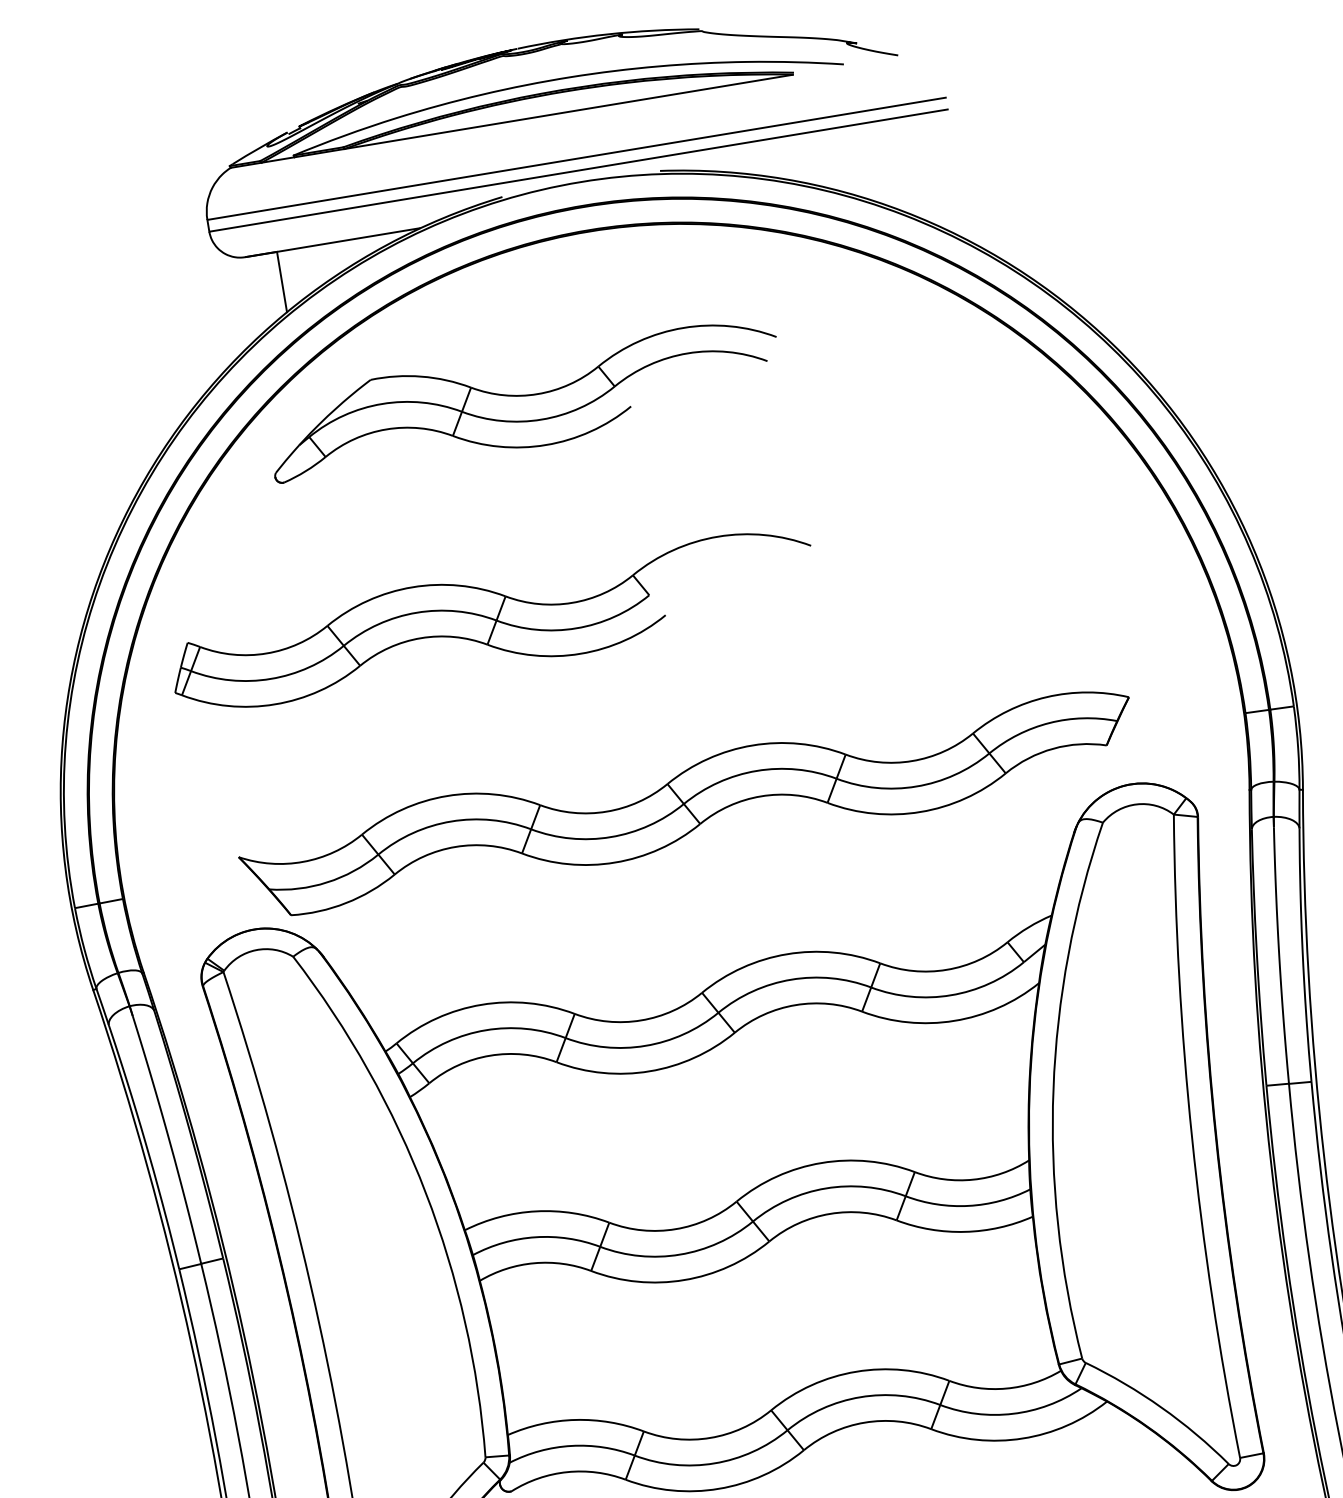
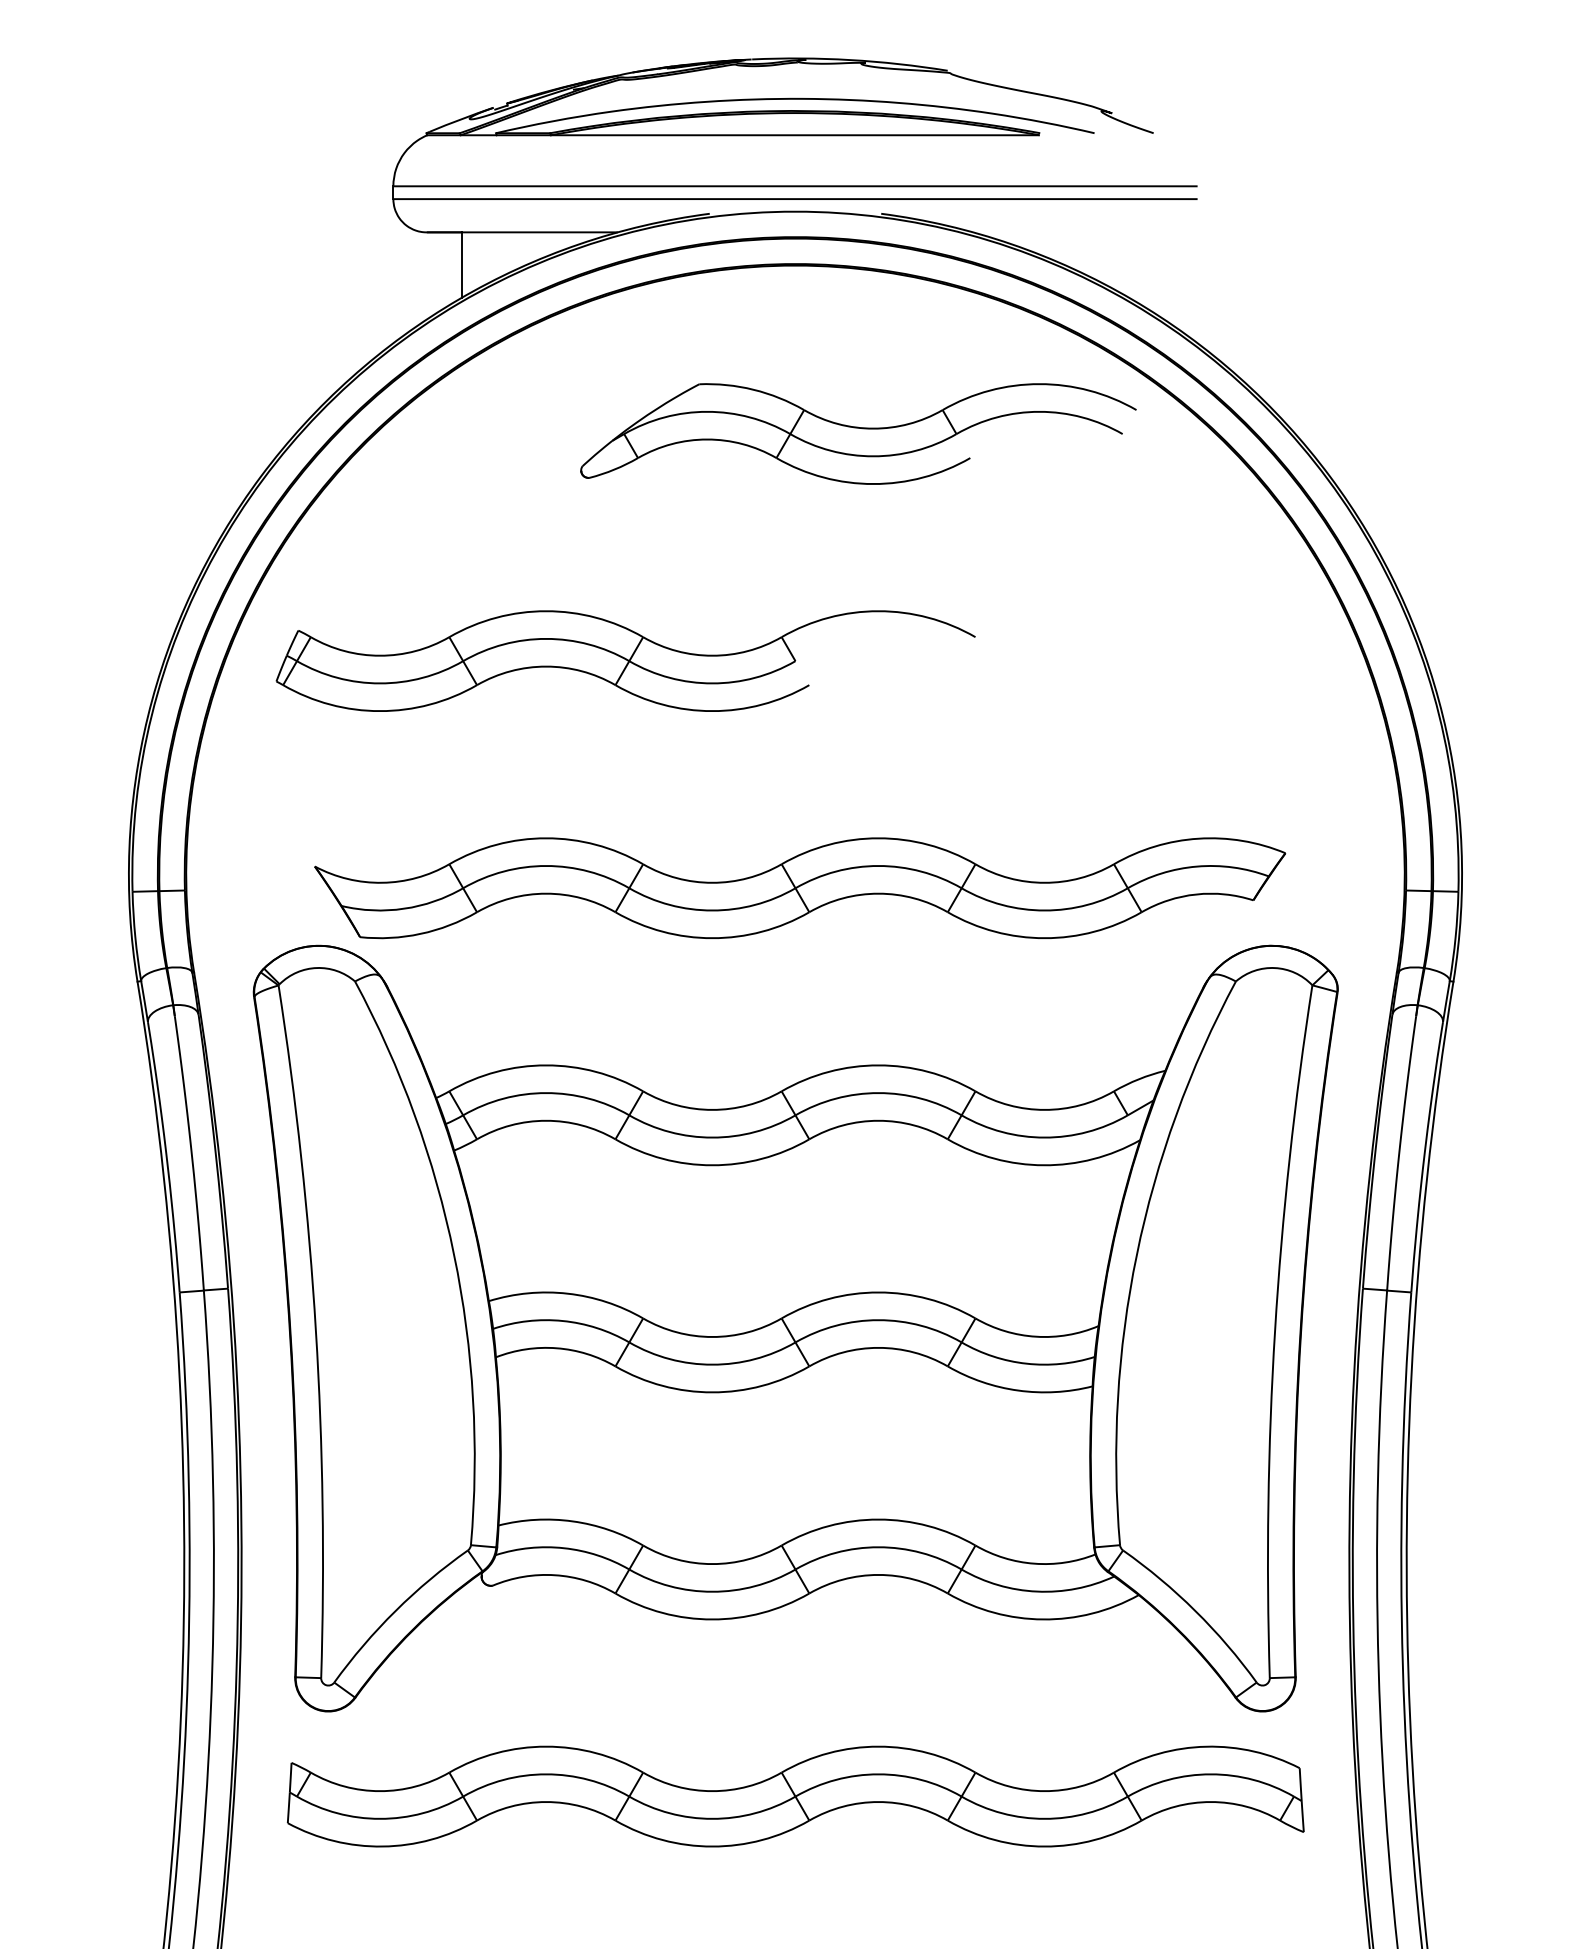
part: (524, 400) -> (858, 433), moved

